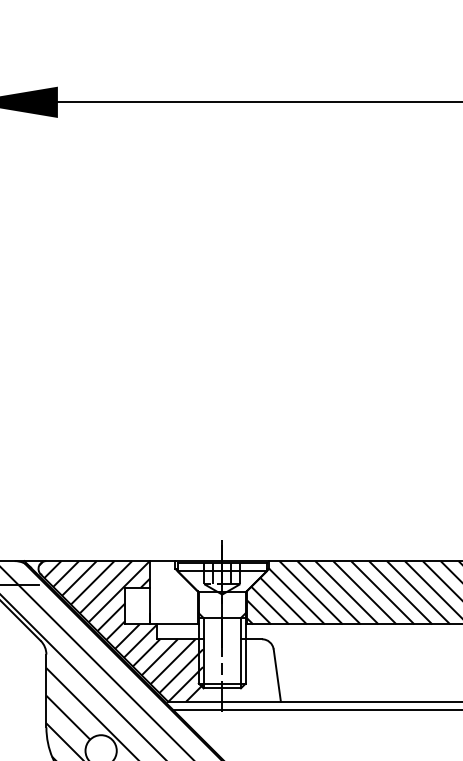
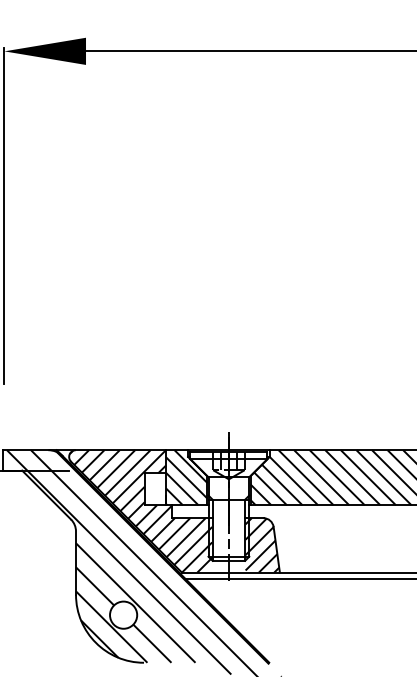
hatch: (173, 592) -> (186, 477), added
hatch: (260, 670) -> (262, 545), added

